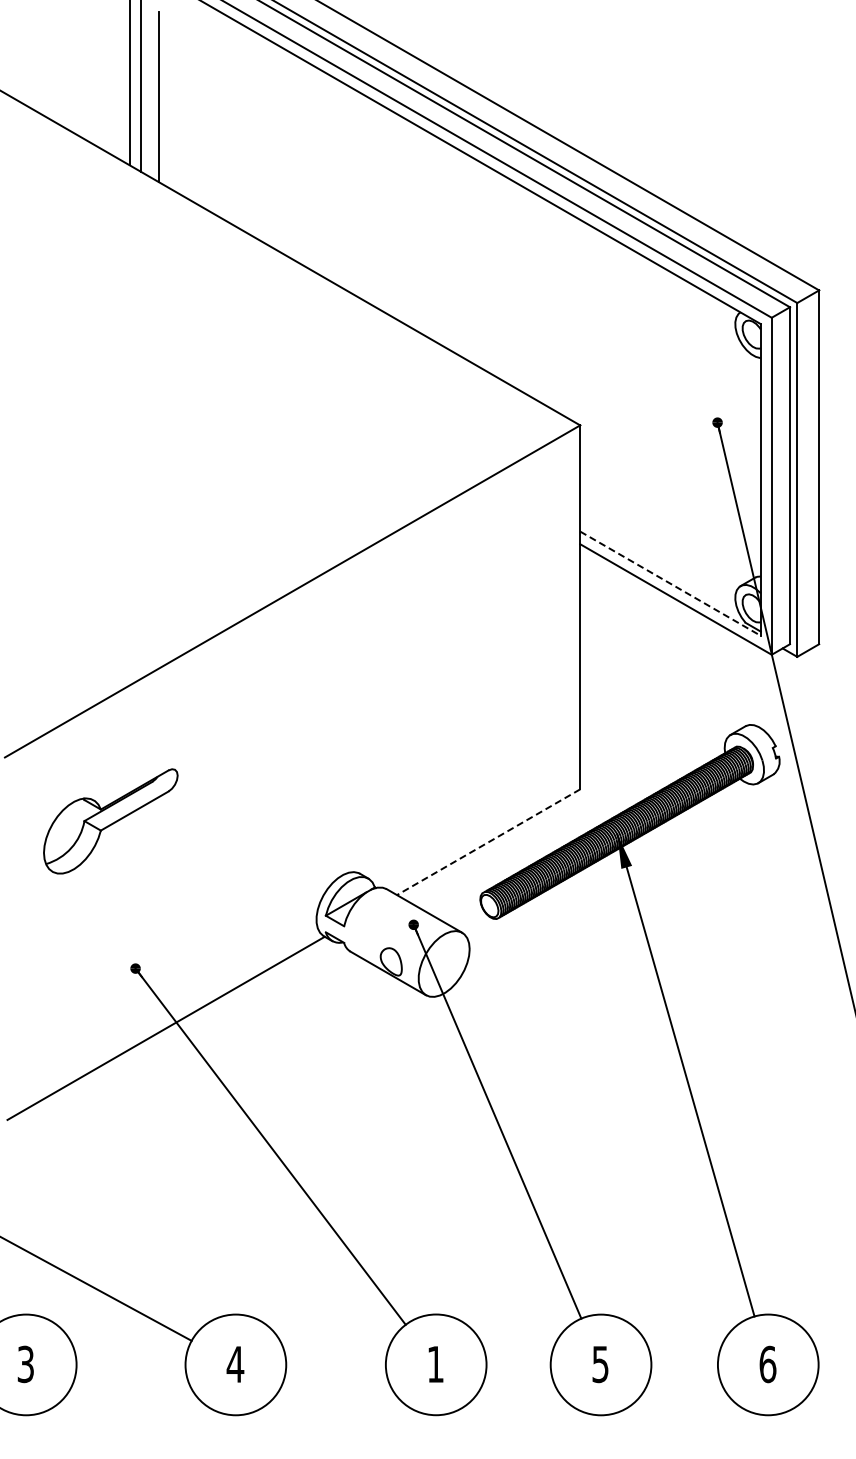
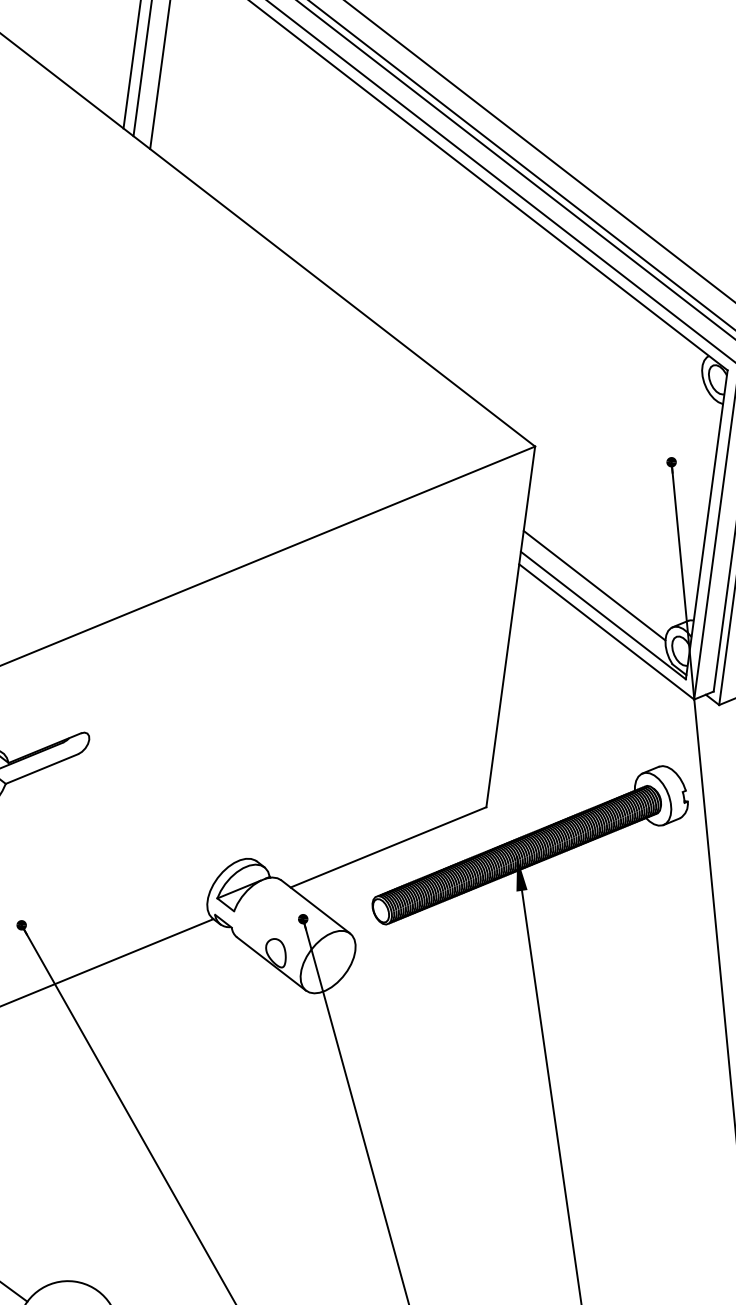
line: (657, 555) -> (594, 585), added
line: (670, 583) -> (603, 615), dashed -> solid
line: (488, 842) -> (388, 847), dashed -> solid

